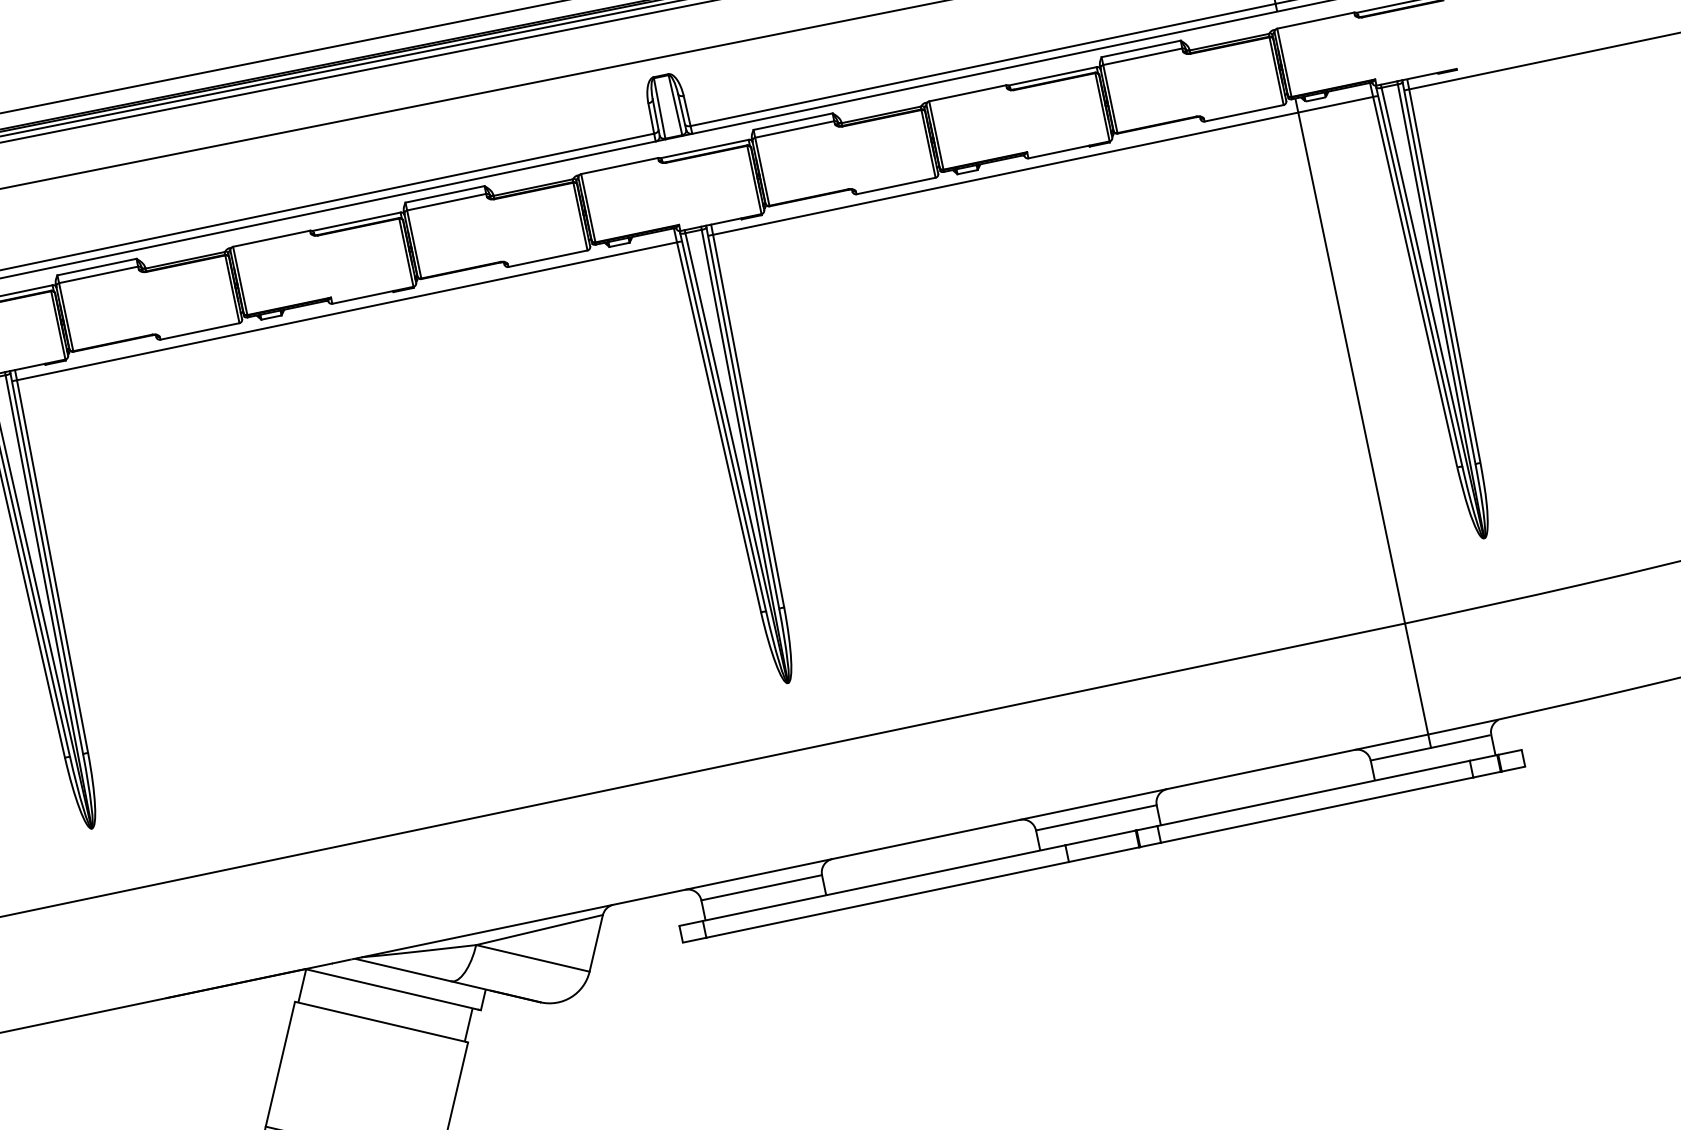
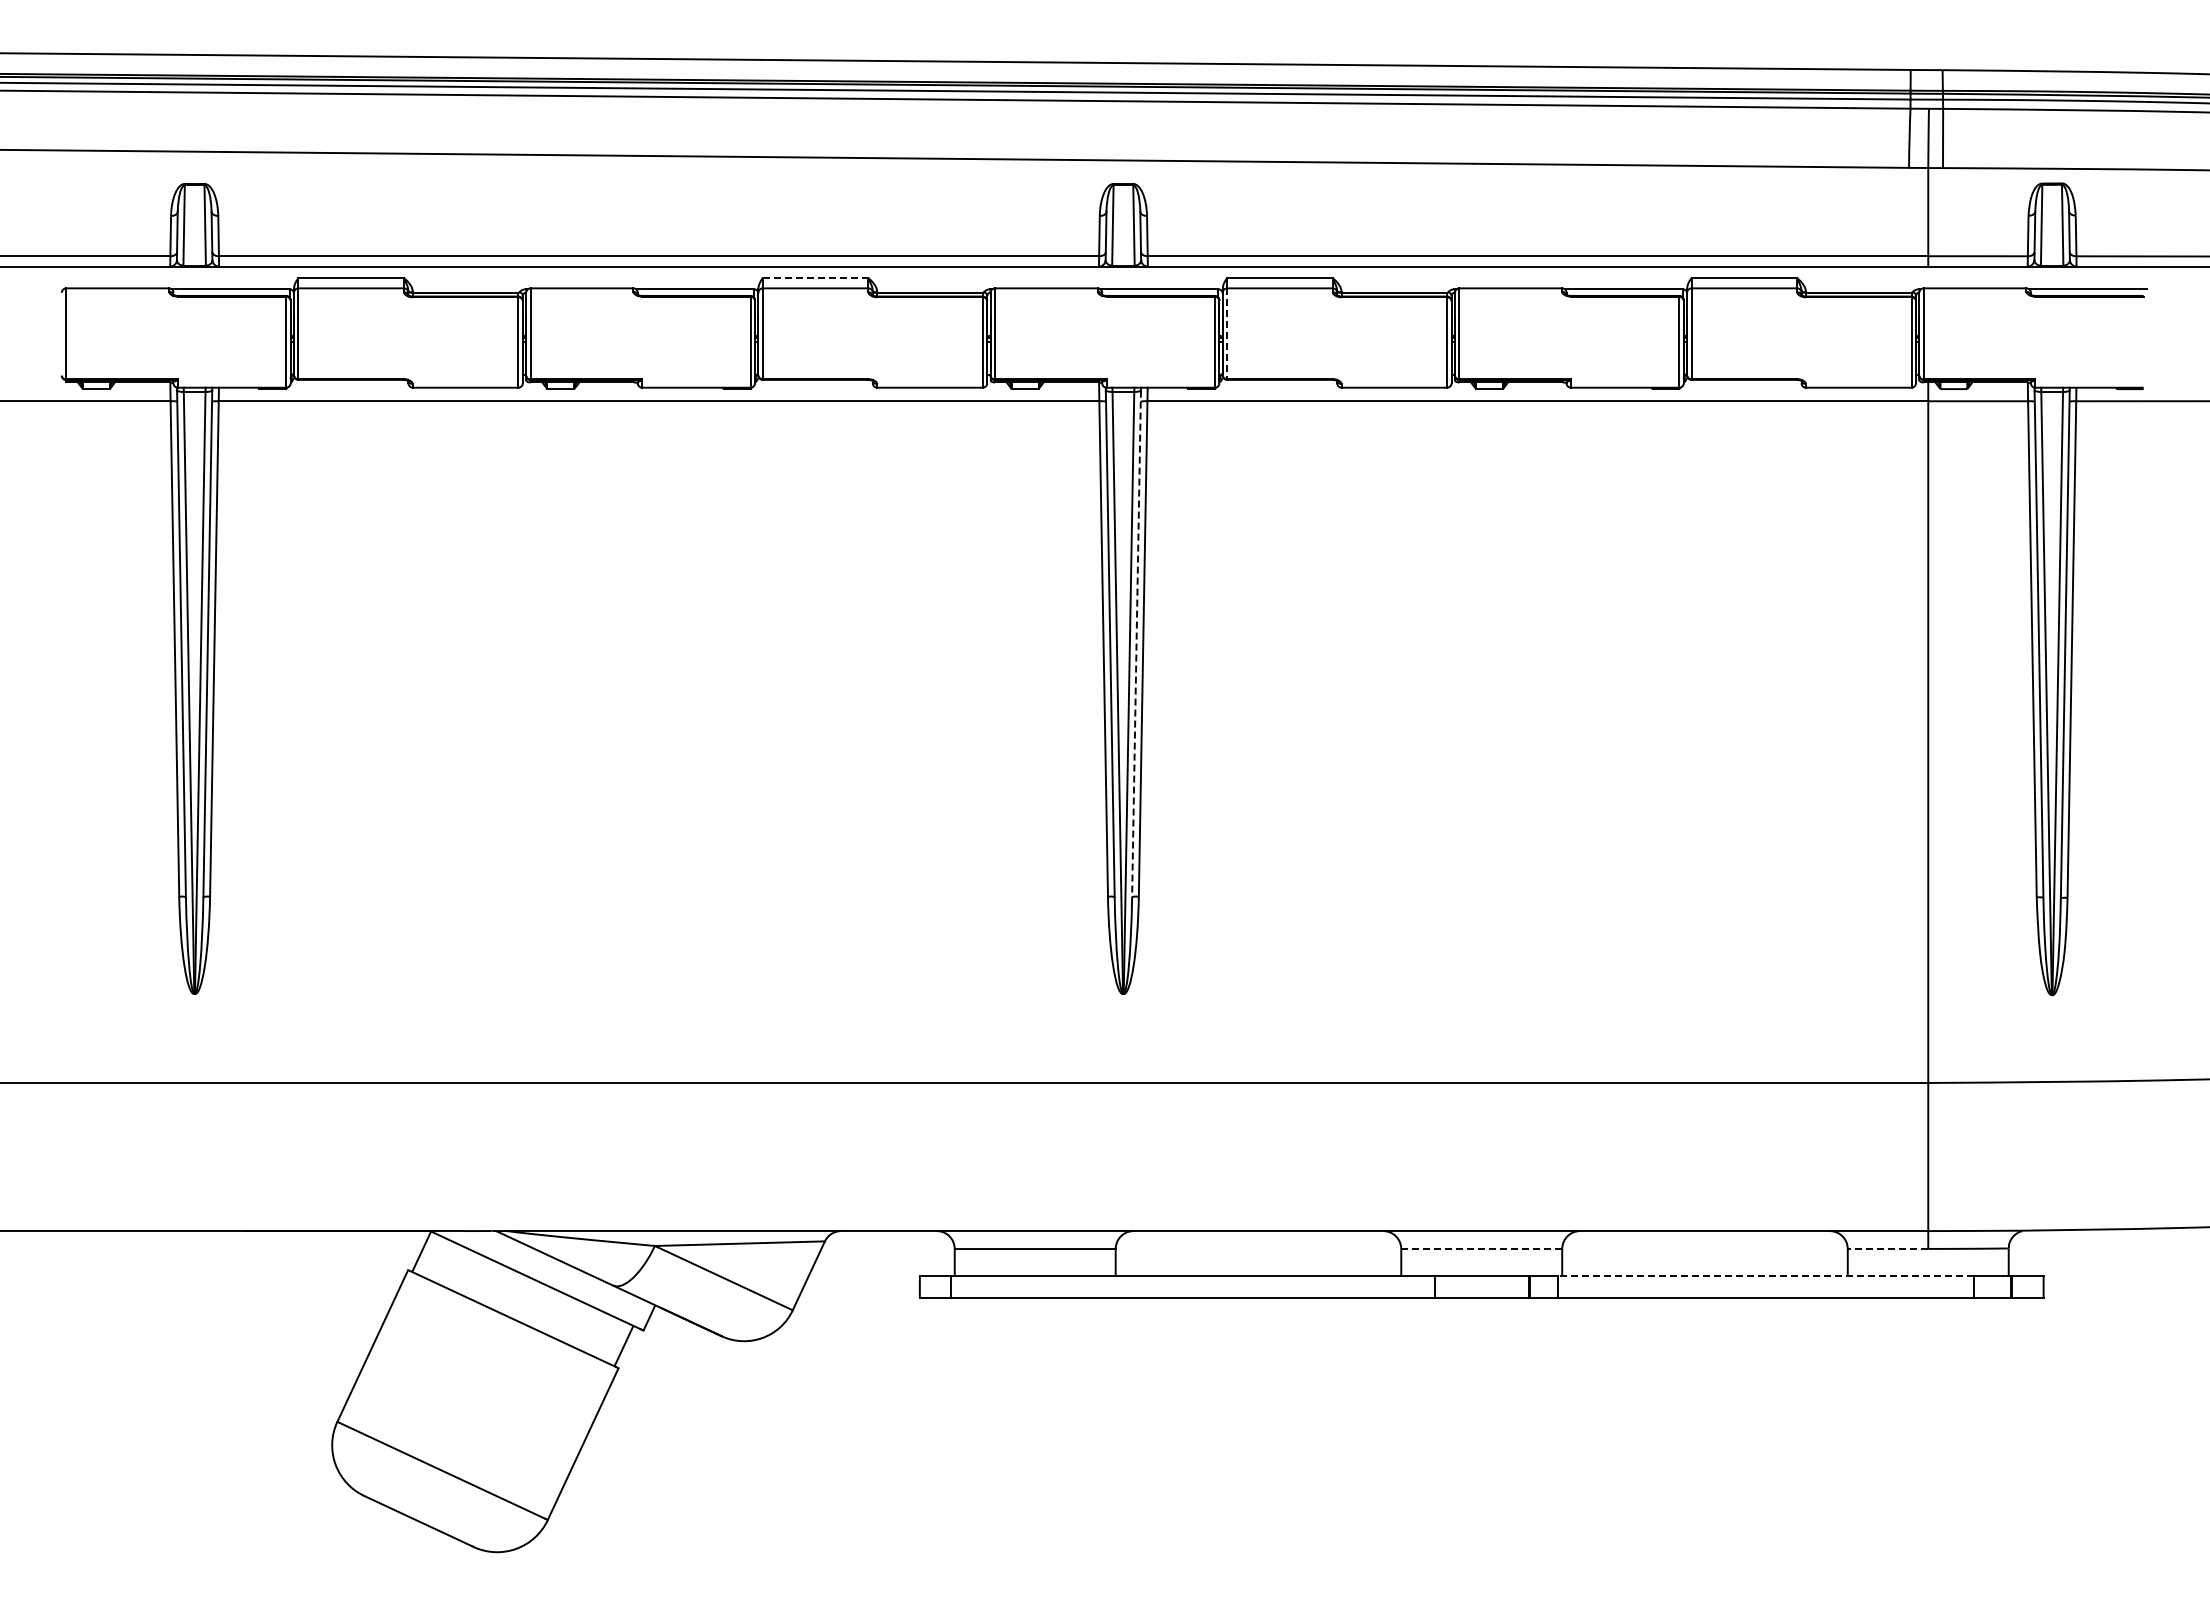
line: (762, 172) -> (1227, 334), solid -> dashed
line: (444, 194) -> (815, 277), solid -> dashed
line: (742, 418) -> (1136, 644), solid -> dashed
line: (1400, 753) -> (1887, 1248), solid -> dashed
line: (1313, 793) -> (1765, 1275), solid -> dashed
line: (1096, 817) -> (1481, 1248), solid -> dashed

